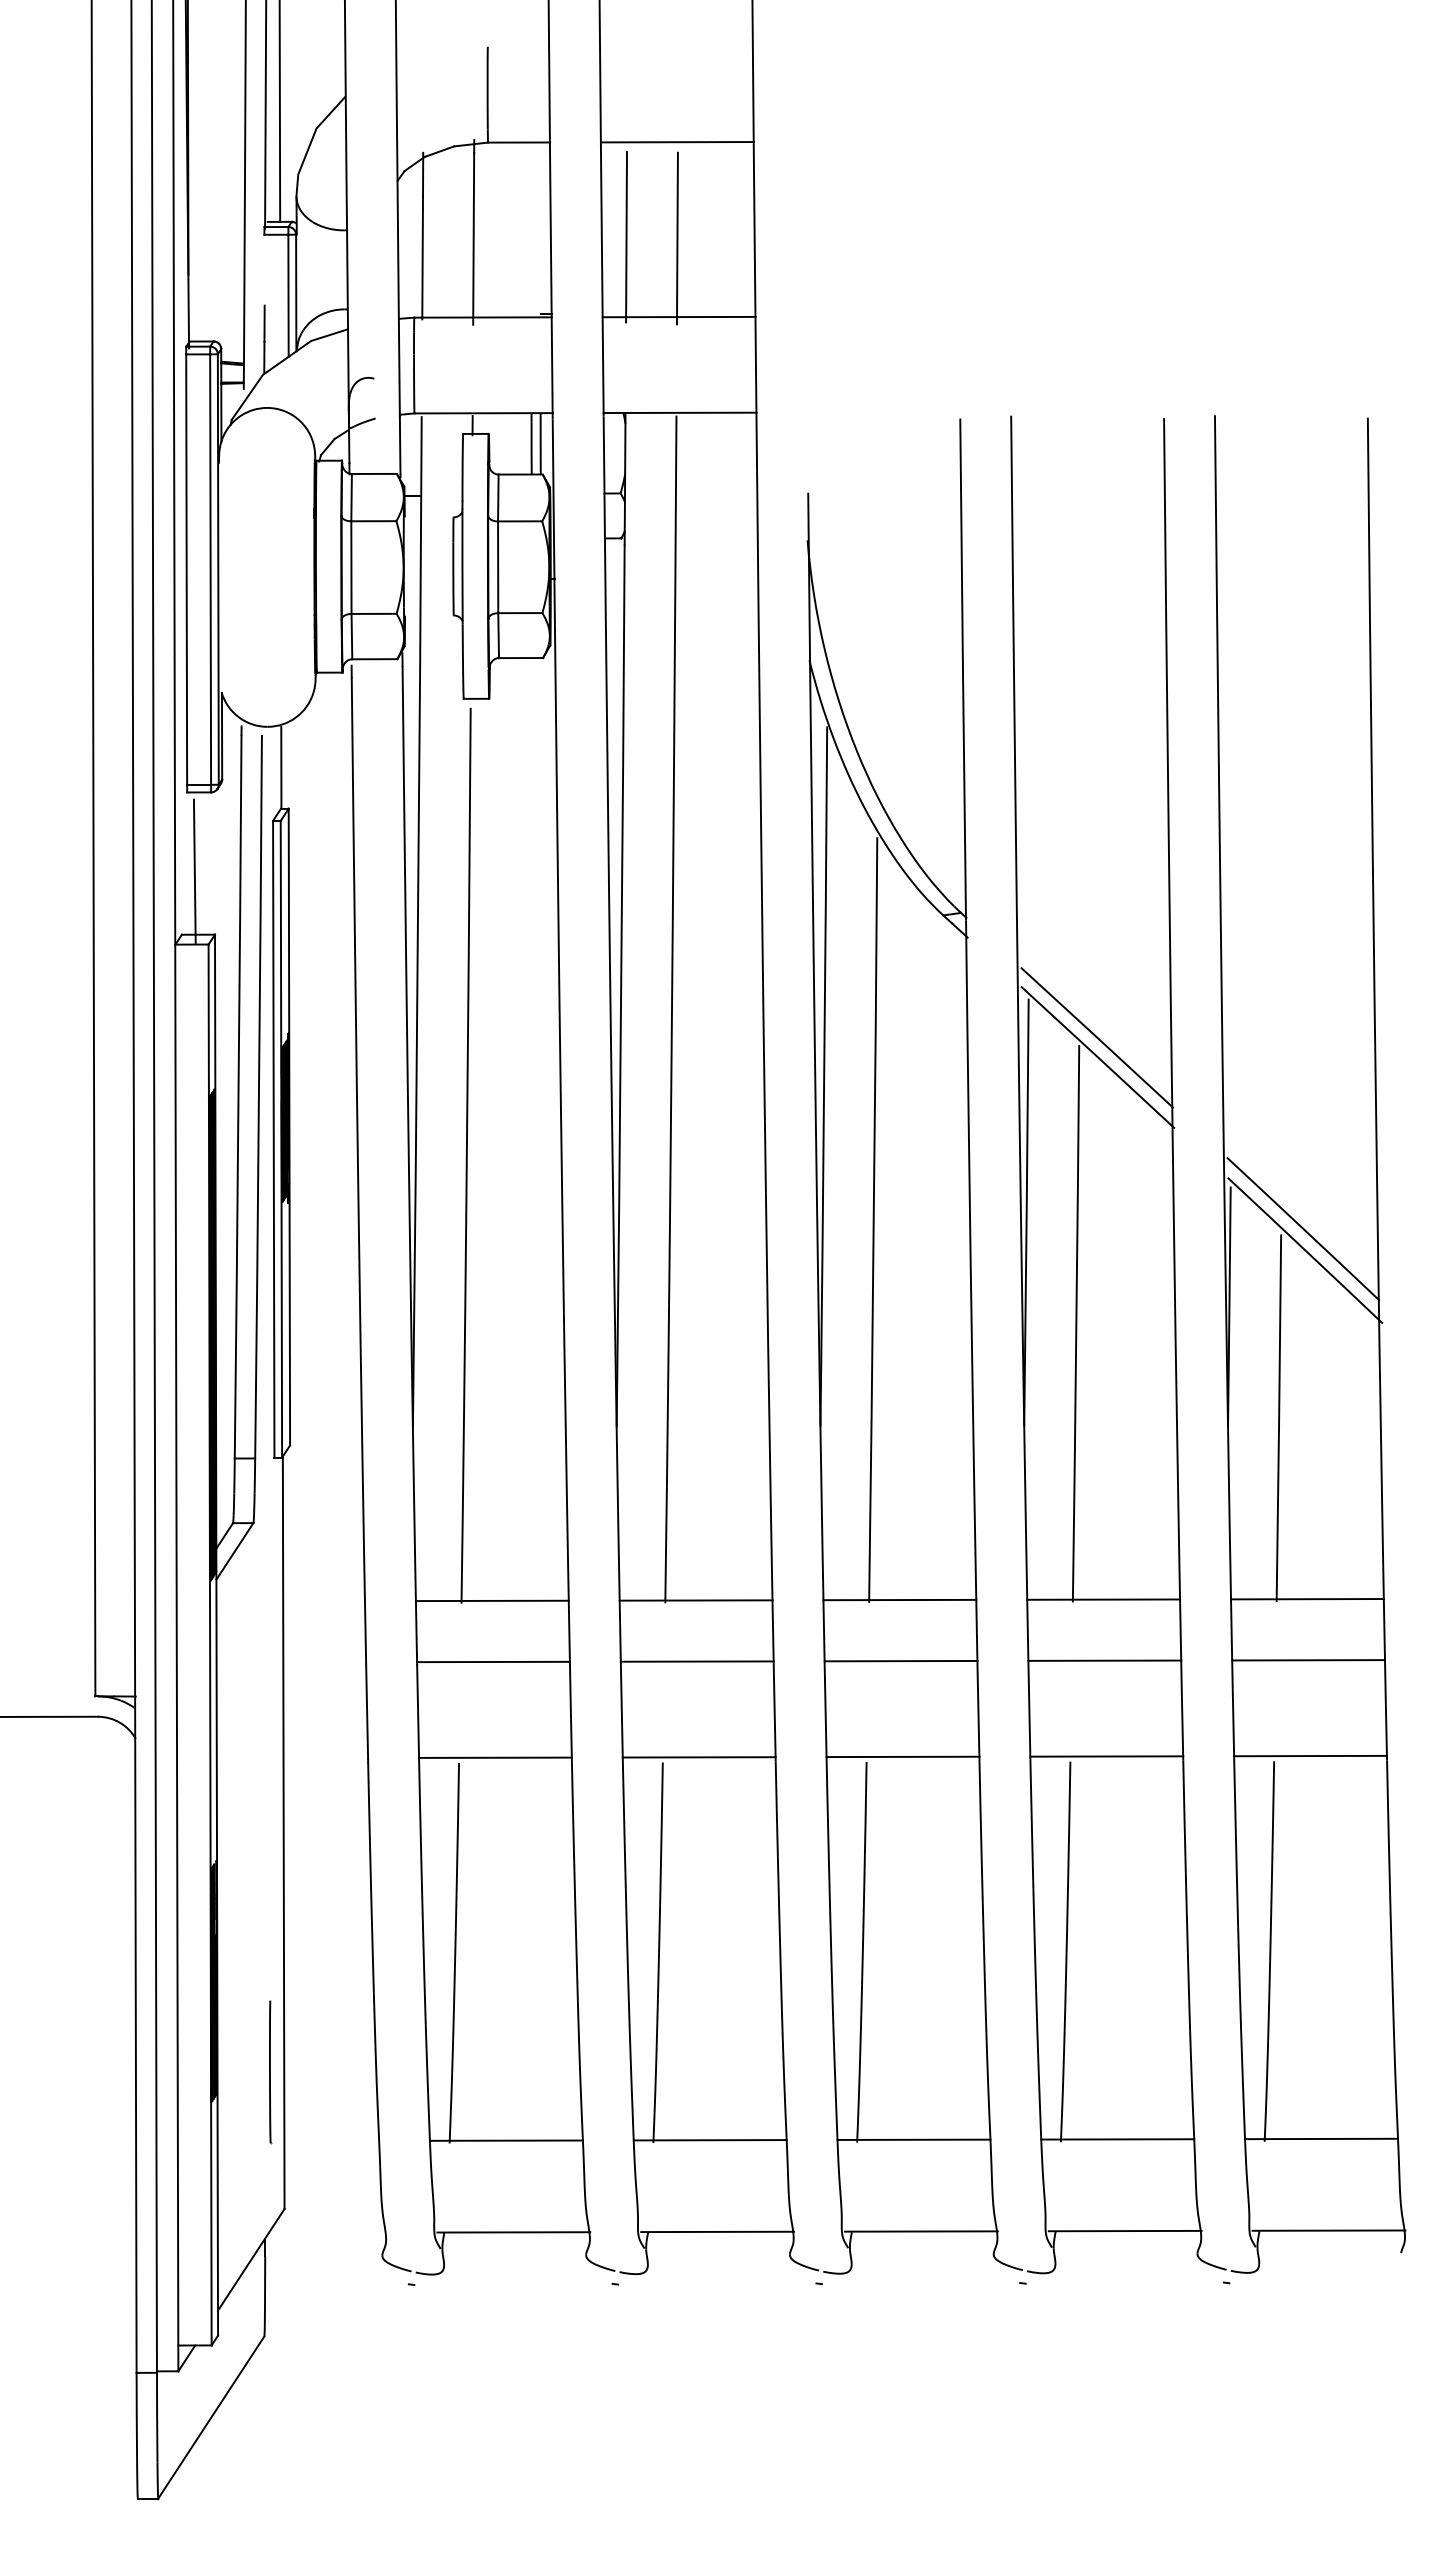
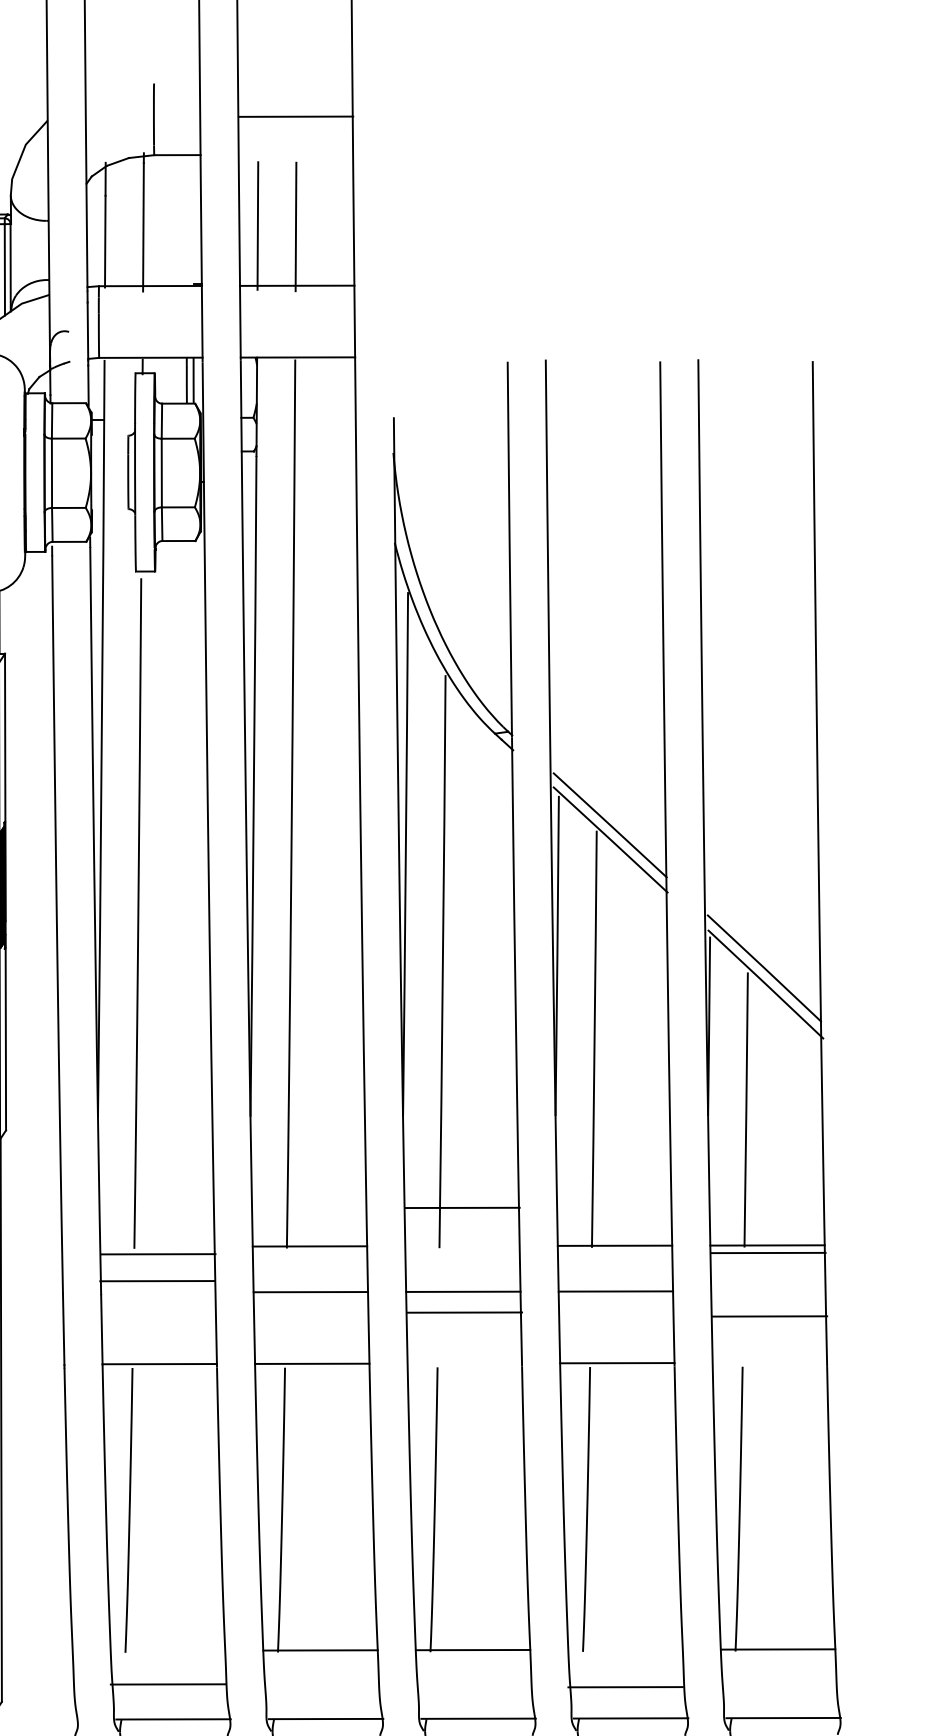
line: (677, 142) -> (296, 116), moved
line: (899, 1599) -> (462, 1207), moved
line: (491, 1600) -> (156, 1280), moved
line: (1308, 1660) -> (768, 1253), moved
line: (493, 1661) -> (158, 1253), moved
line: (1310, 1755) -> (769, 1316), moved
line: (902, 1756) -> (464, 1312), moved
line: (1117, 2139) -> (625, 1687), moved
line: (506, 2140) -> (168, 1684), moved

